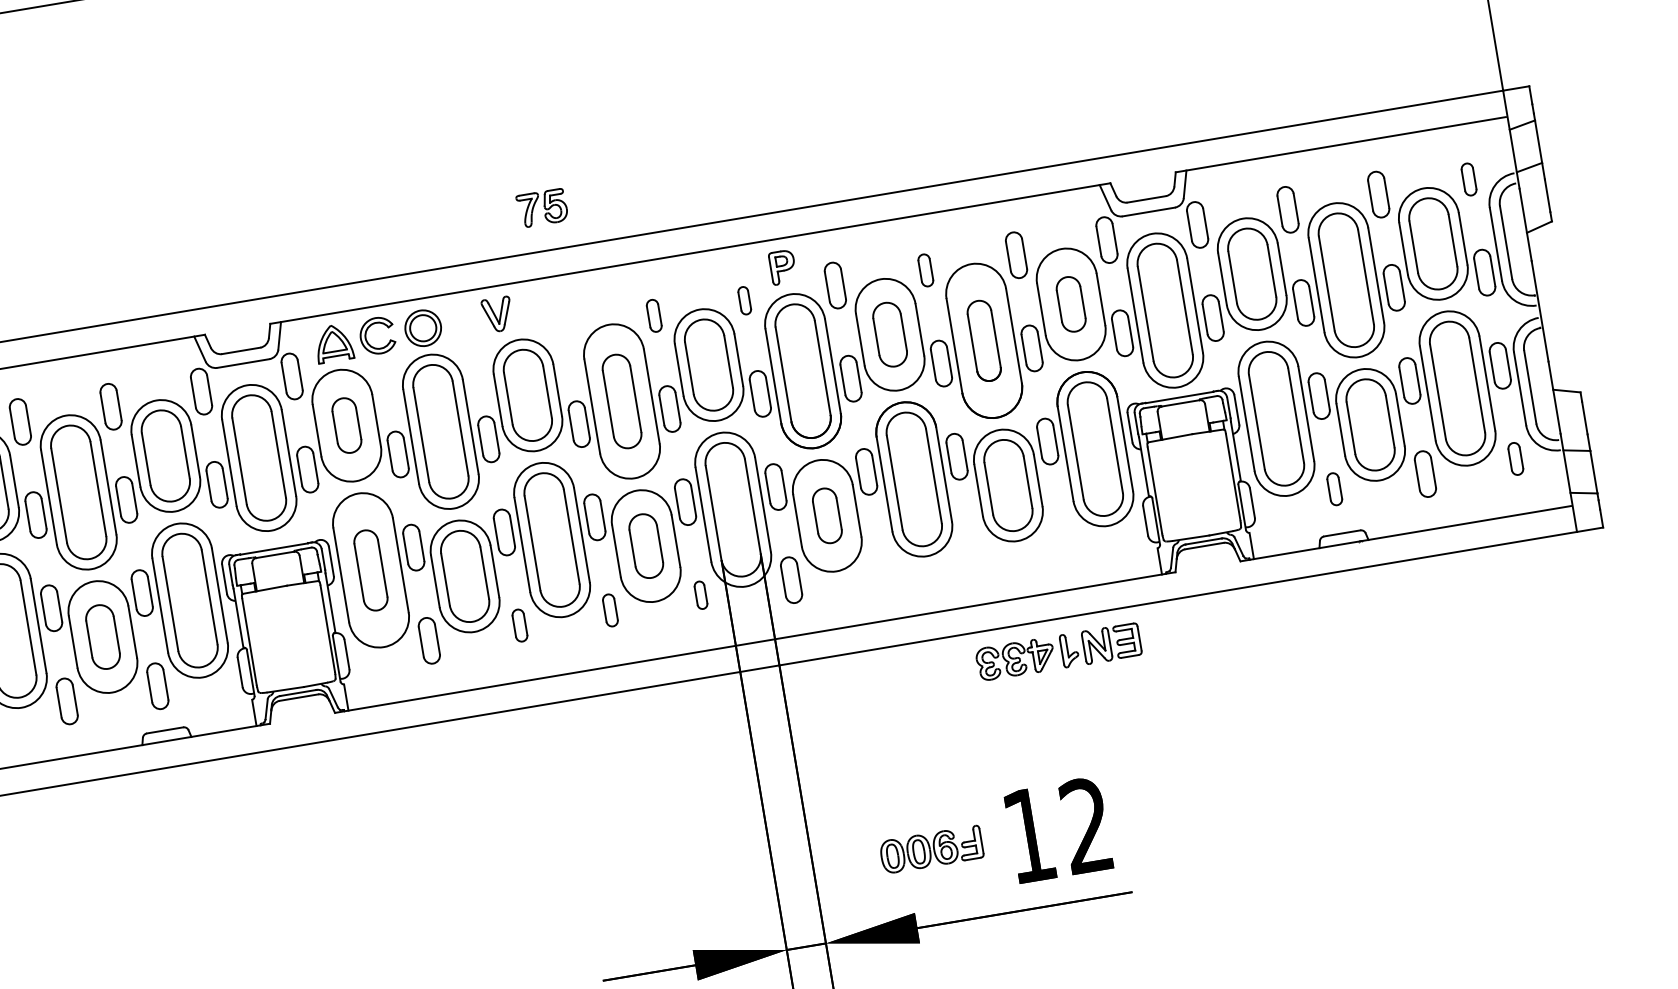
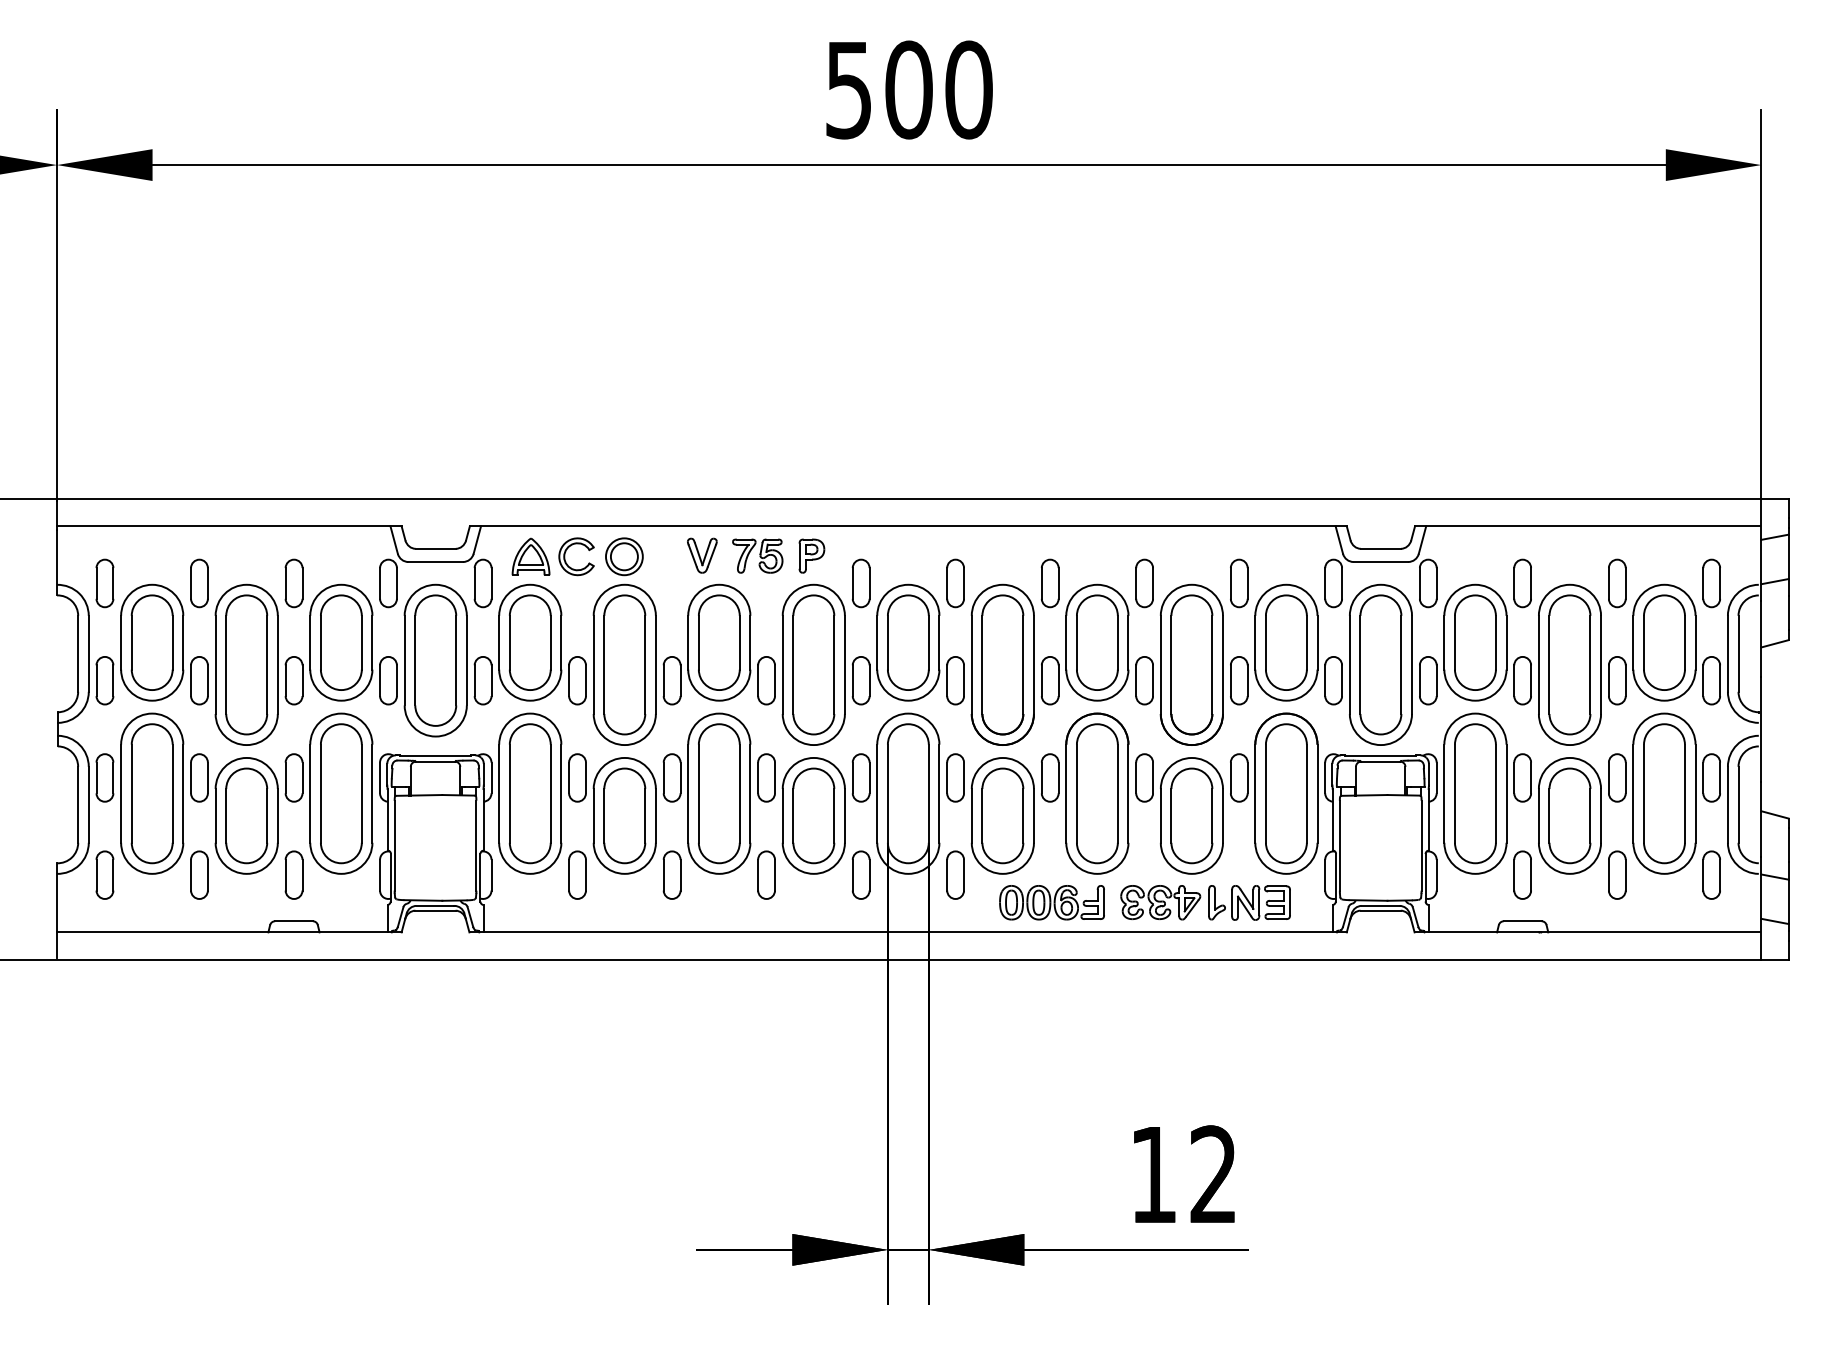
part: (1468, 179) -> (1711, 583), size x1.43
part: (542, 207) -> (757, 555), moved
part: (782, 266) -> (811, 555), moved
part: (925, 270) -> (1144, 583), size x1.43
part: (744, 300) -> (955, 583), size x1.67
part: (1071, 304) -> (1286, 642), size x1.67
part: (653, 316) -> (860, 583), size x1.43
part: (890, 334) -> (1097, 642), size x1.43
part: (983, 340) -> (1191, 664), size x1.67
part: (621, 401) -> (813, 664), size x1.43
part: (347, 425) -> (530, 642), size x1.67
part: (1515, 458) -> (1711, 874), size x1.43
part: (1334, 488) -> (1522, 874), size x1.43
part: (826, 515) -> (1002, 815), size x1.67
part: (645, 545) -> (813, 815), size x1.43
part: (370, 570) -> (529, 793), size x1.67
part: (700, 594) -> (860, 874), size x1.67
part: (610, 609) -> (766, 874), size x1.43
part: (519, 625) -> (671, 874), size x1.43
part: (102, 636) -> (246, 815), size x1.43
part: (1058, 652) -> (1205, 902), moved
part: (931, 849) -> (1051, 902), moved

